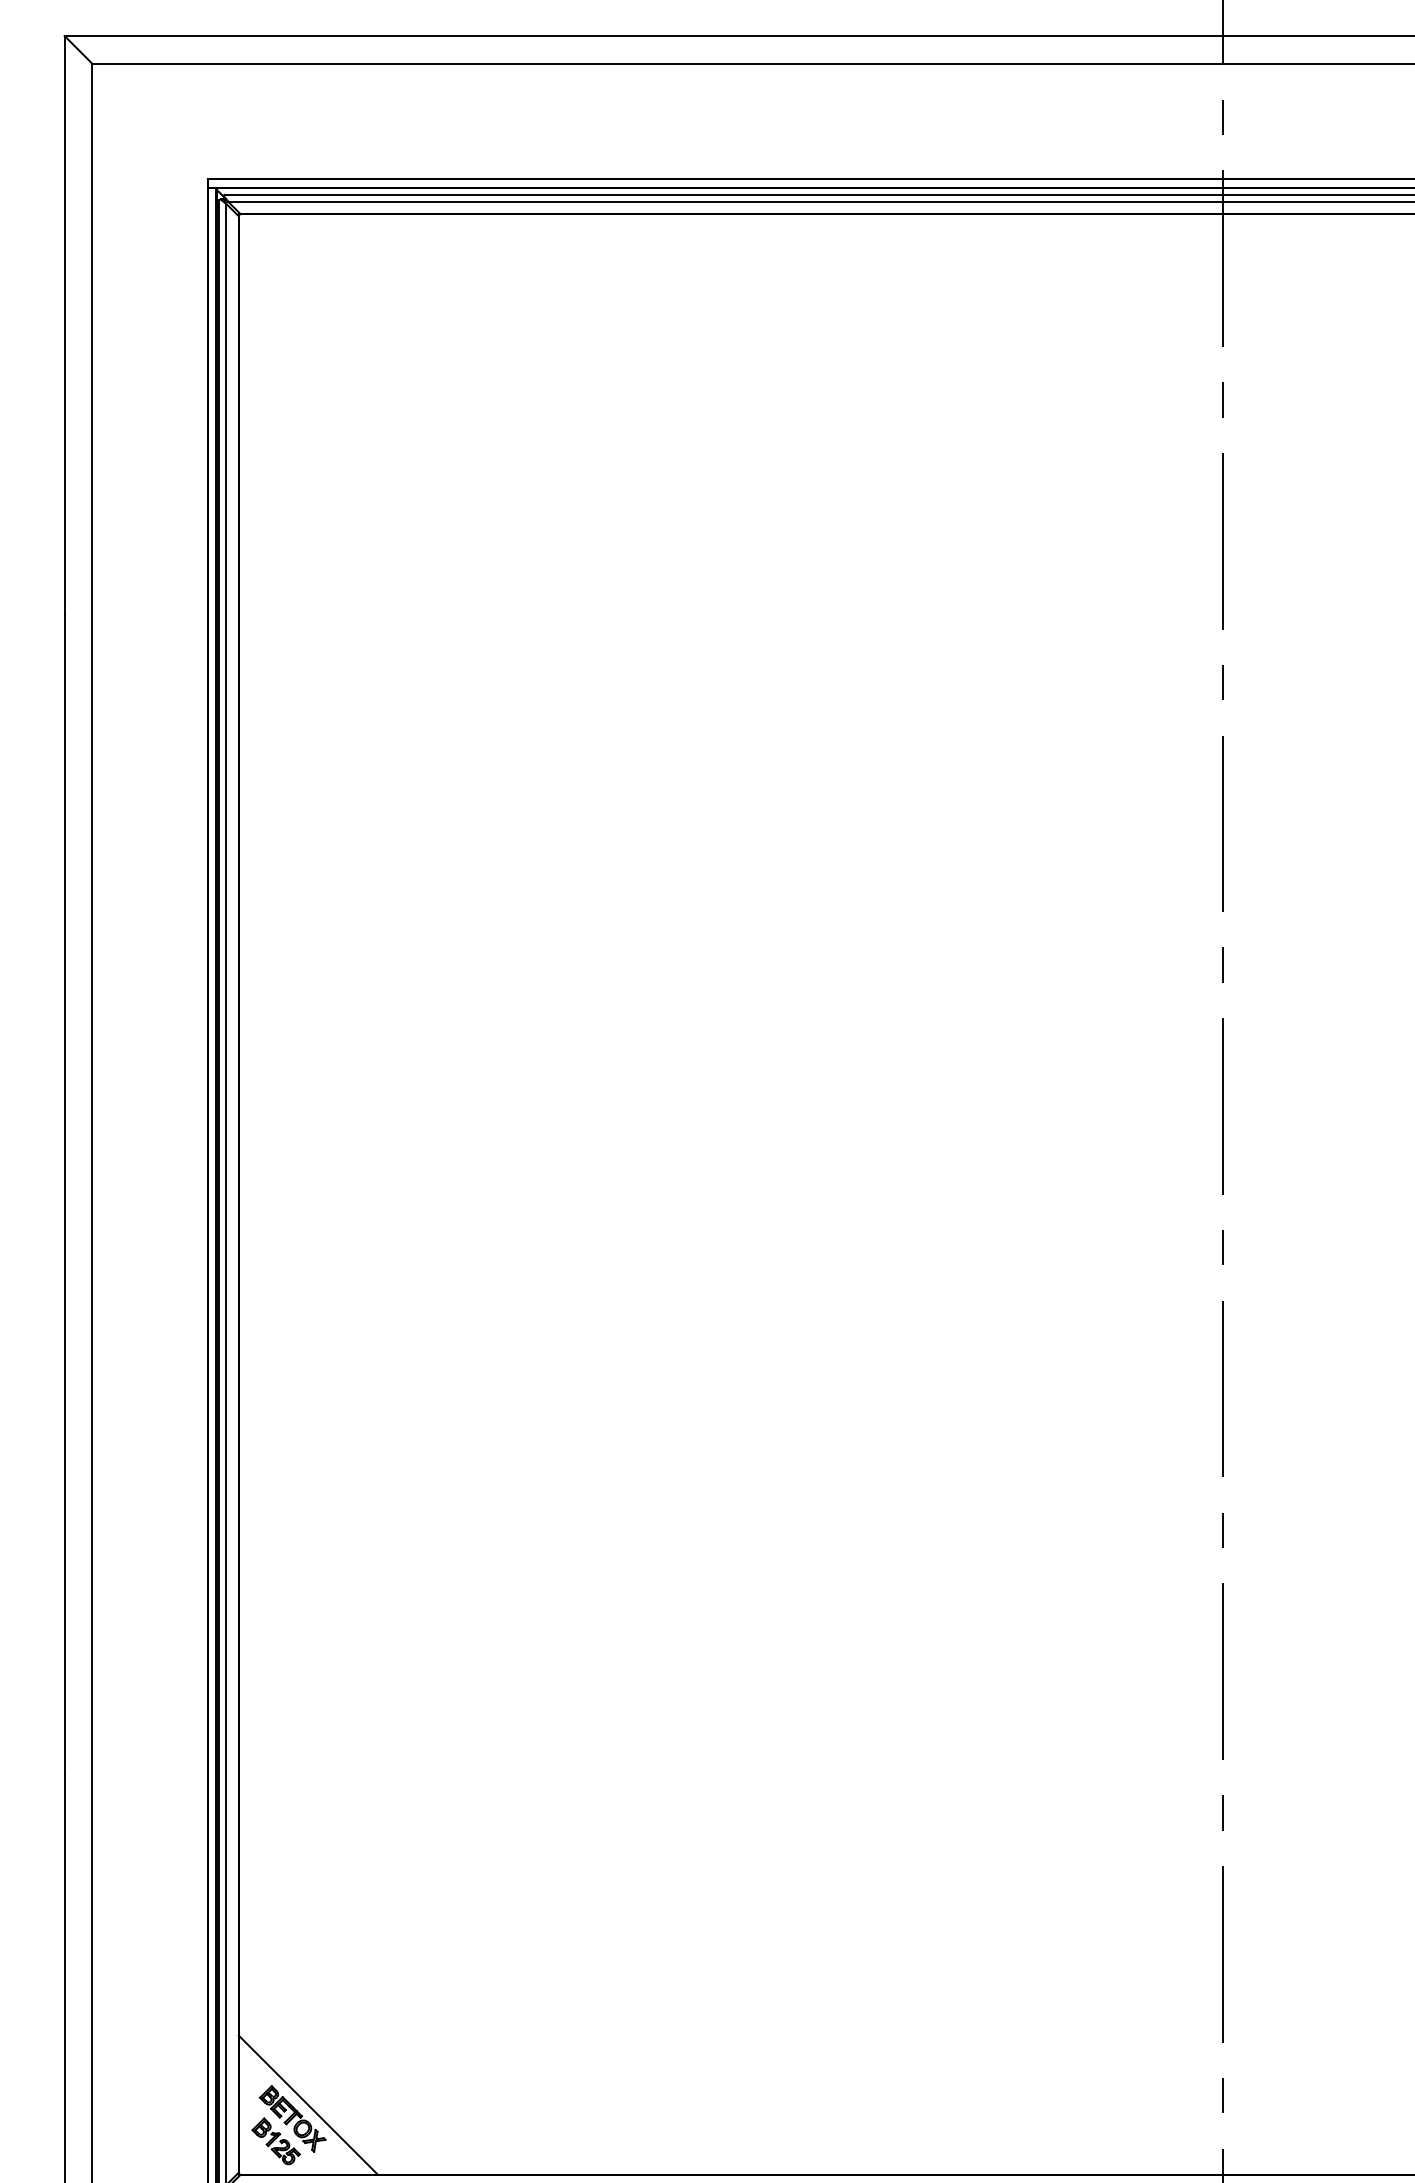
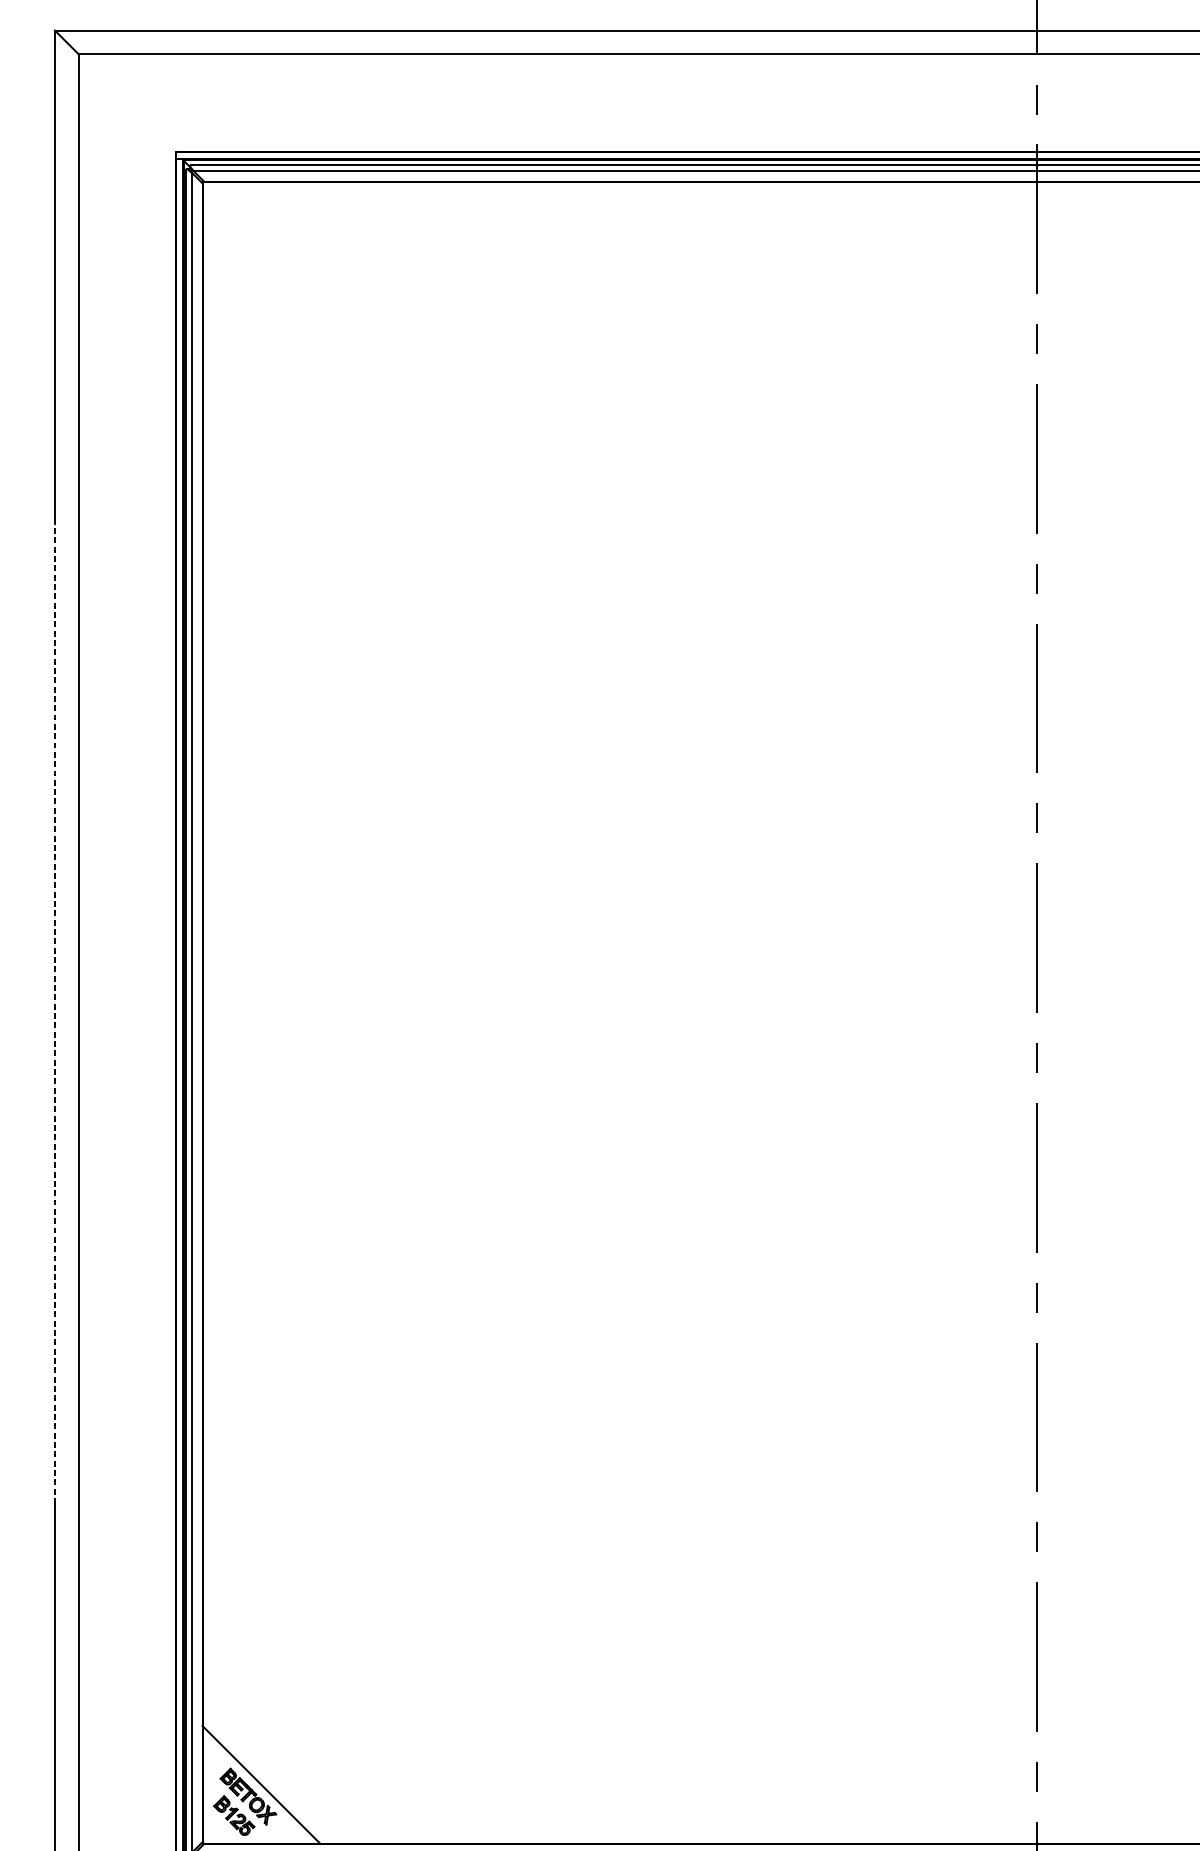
line: (64, 1193) -> (54, 1011), solid -> dashed

